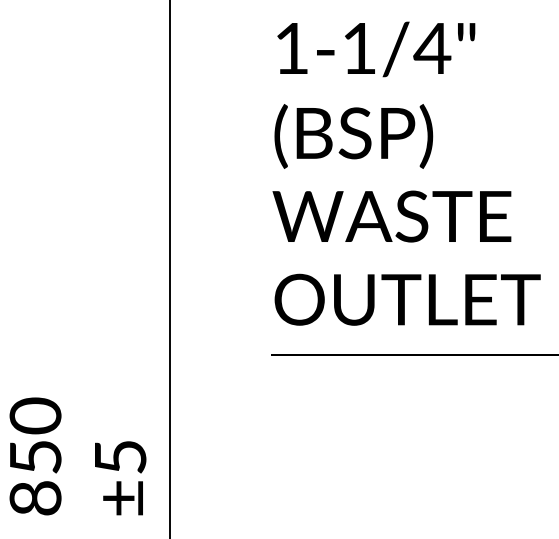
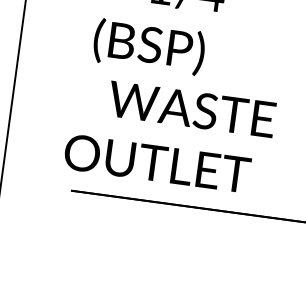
text: (391, 216) -> (191, 109), moved
text: (407, 299) -> (157, 163), moved

